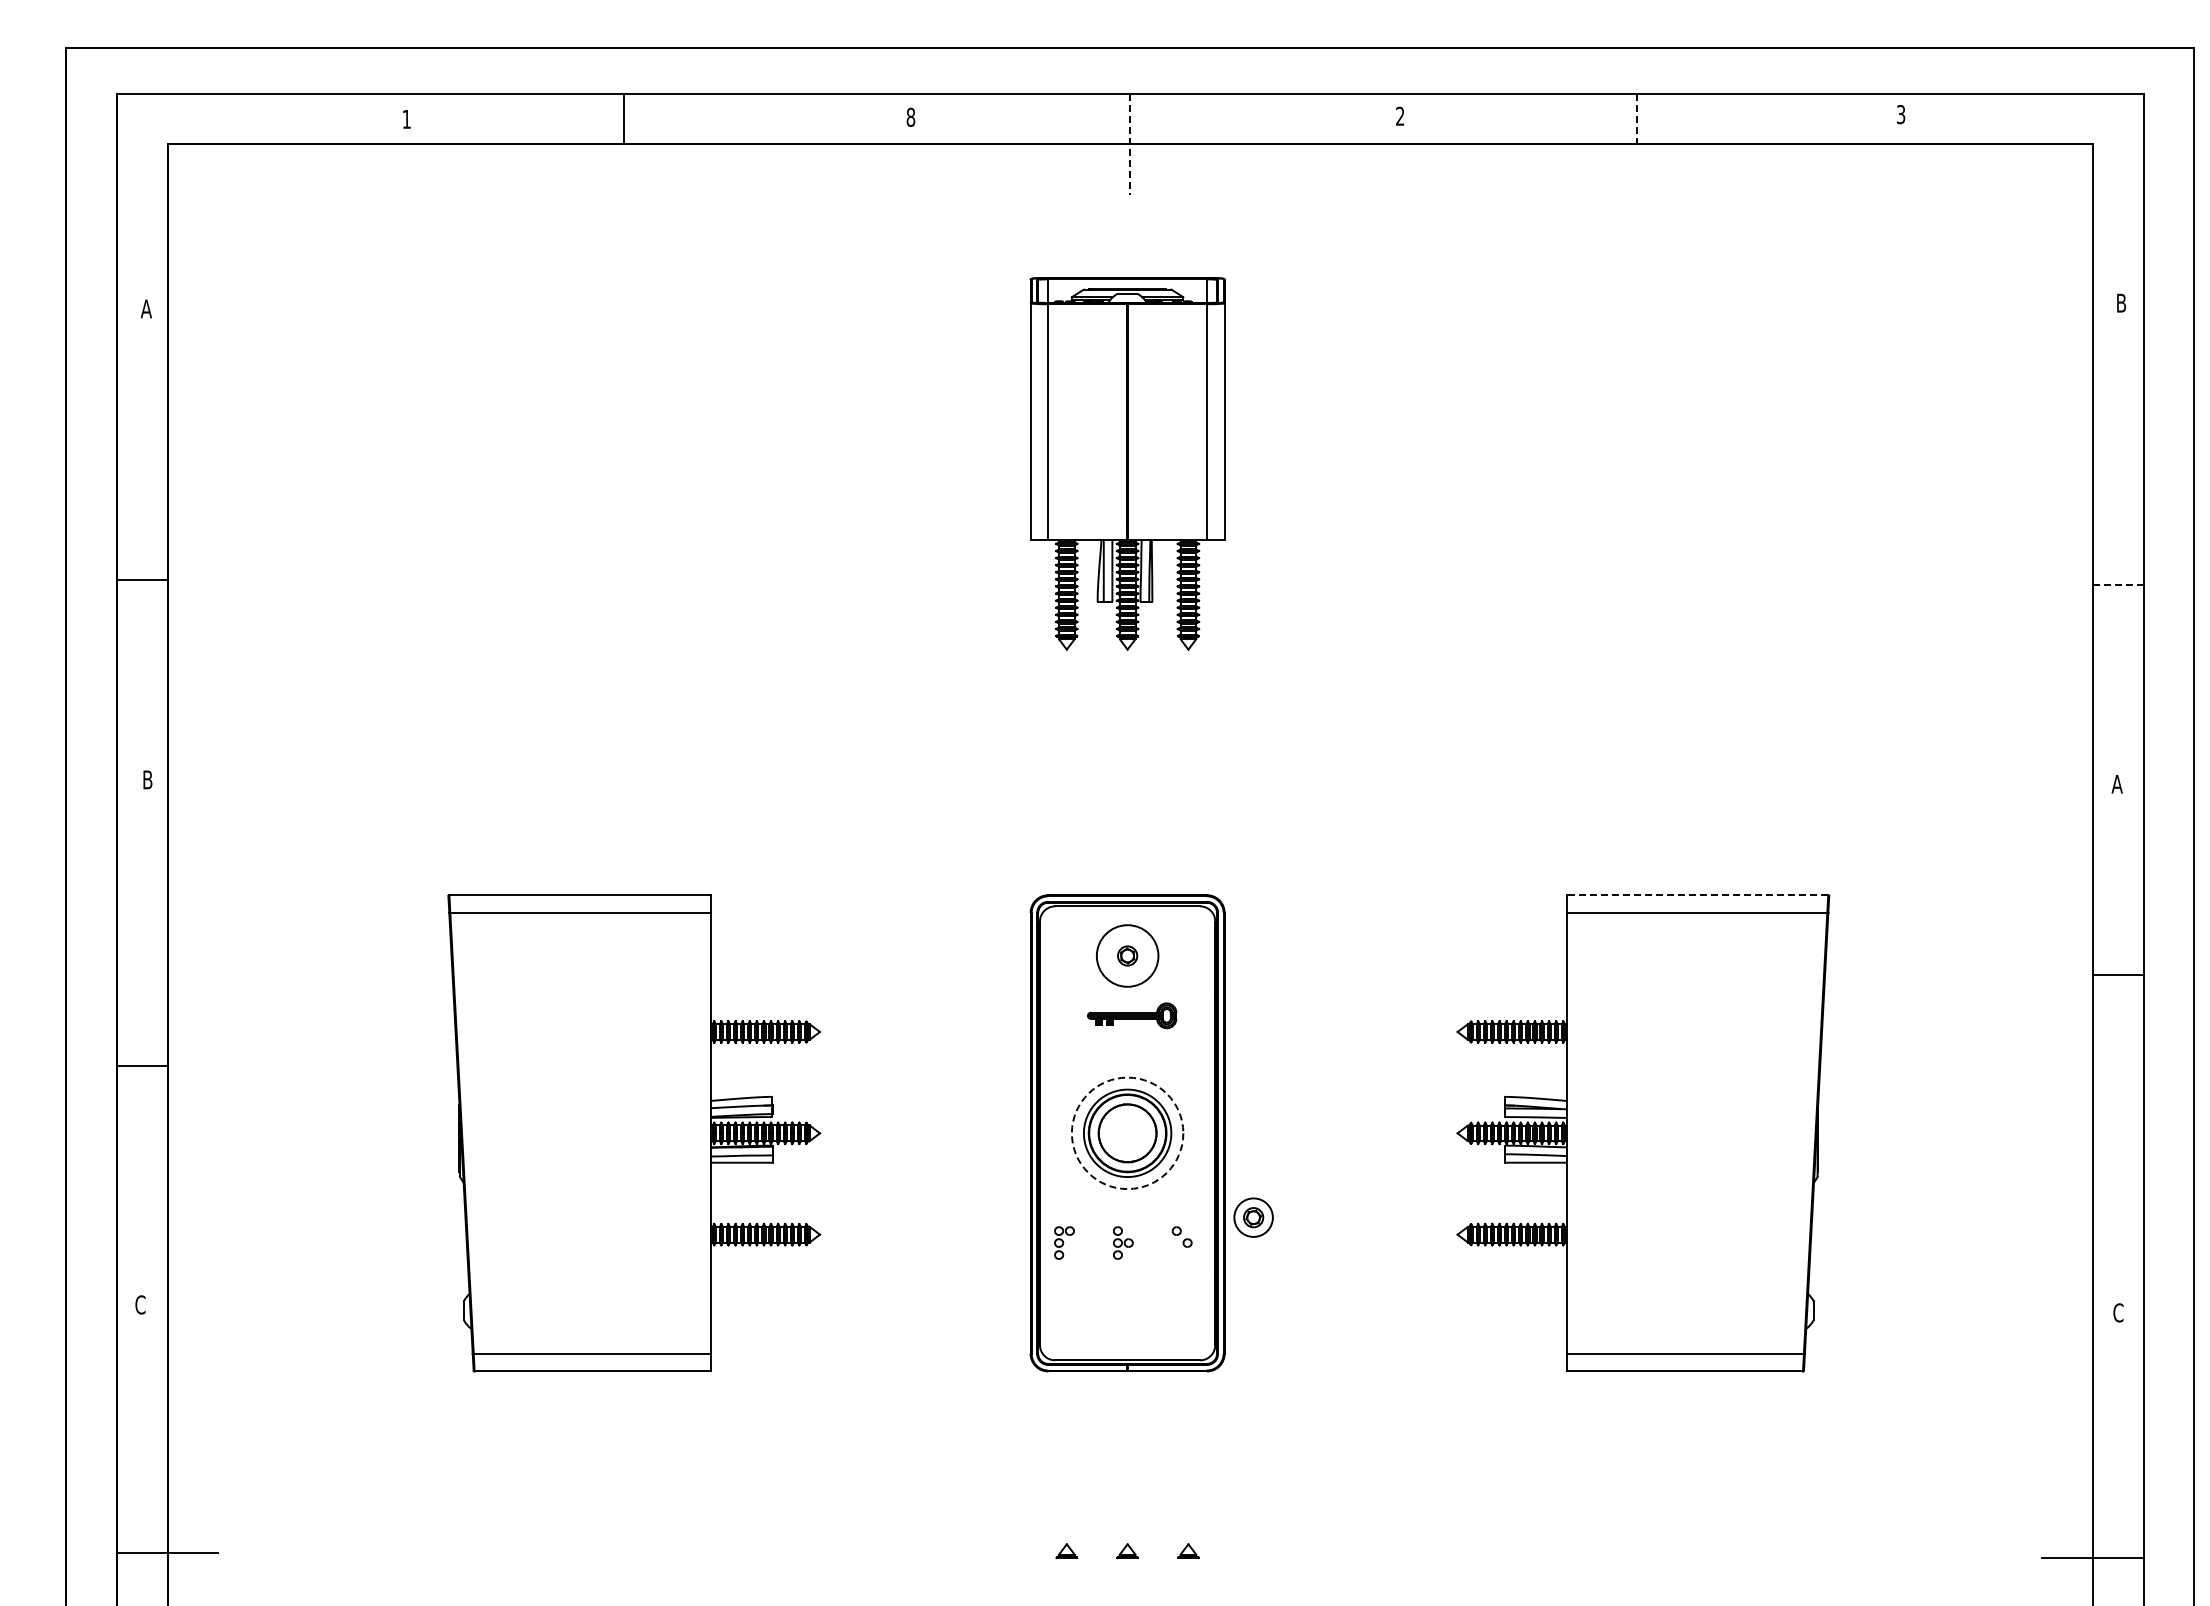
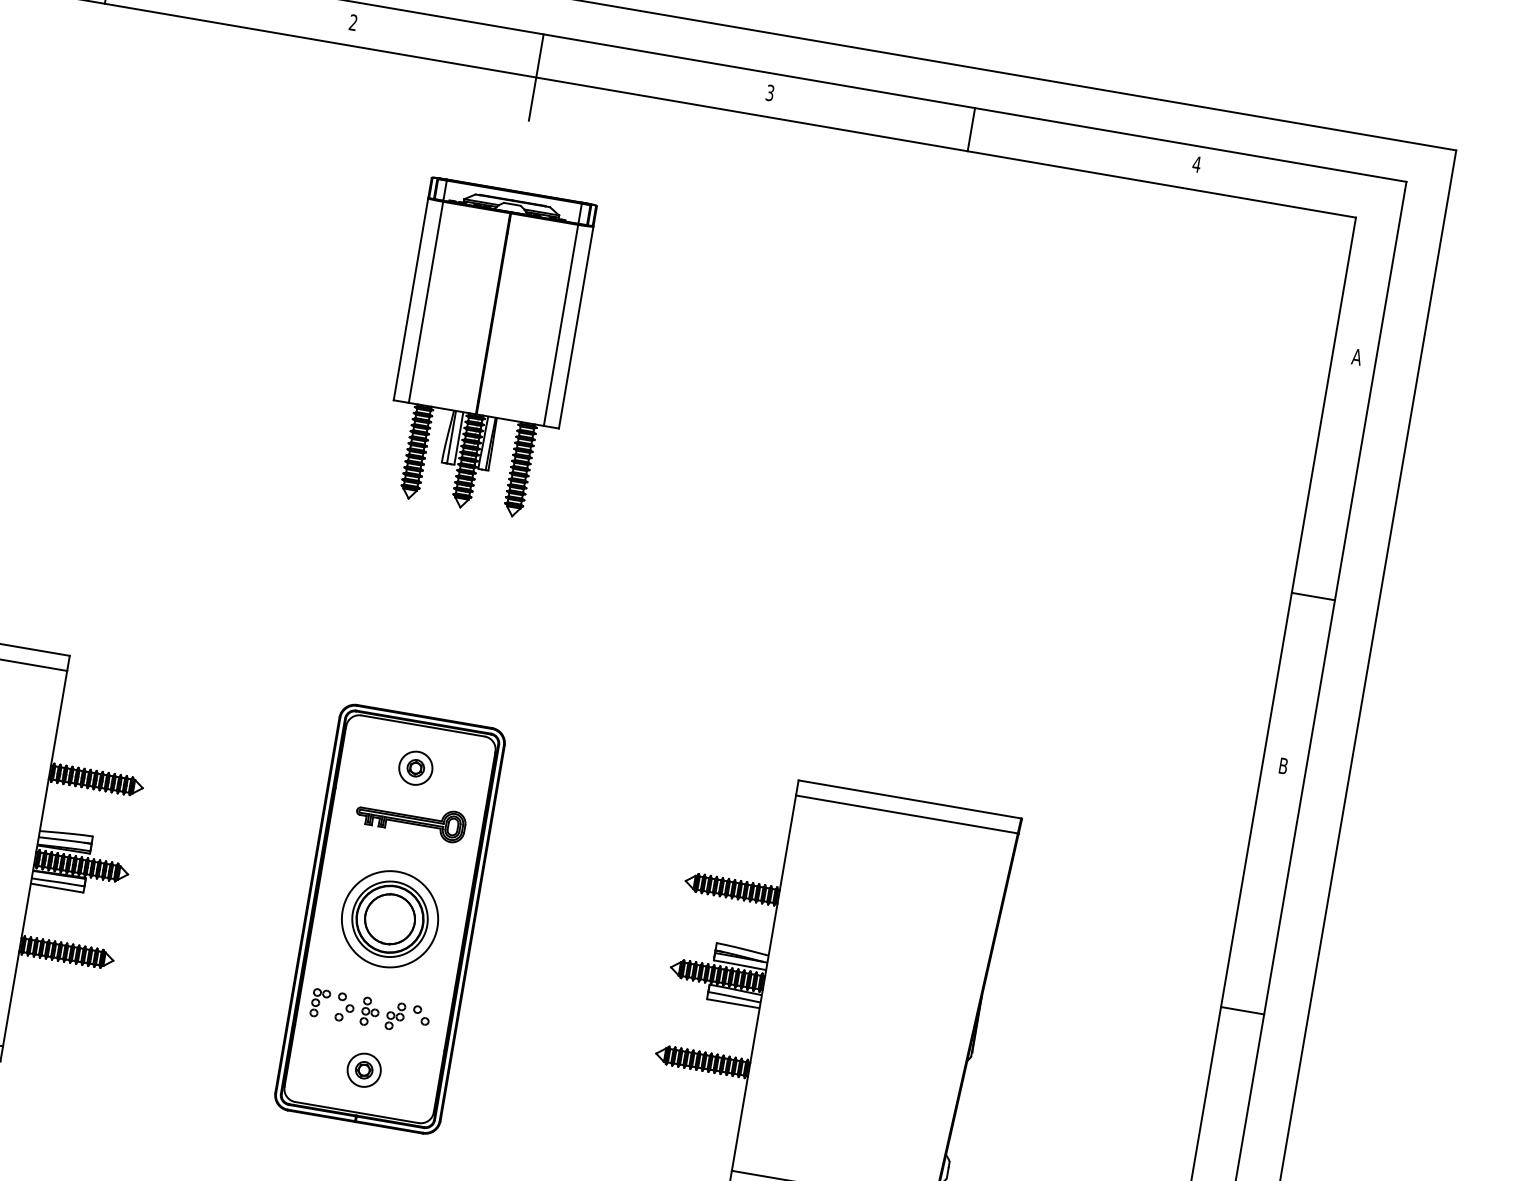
text: (1900, 114) -> (1196, 164), 3 -> 4
text: (910, 116) -> (353, 21), 8 -> 2
text: (1400, 116) -> (770, 93), 2 -> 3
line: (1637, 119) -> (971, 130), dashed -> solid
line: (1130, 144) -> (536, 77), dashed -> solid
text: (2120, 302) -> (1356, 356), B -> A
line: (2118, 584) -> (1313, 596), dashed -> solid
text: (2116, 783) -> (1282, 765), A -> B
line: (1697, 895) -> (909, 799), dashed -> solid
circle: (1127, 955) -> (415, 767), size x0.62
line: (2118, 975) -> (1242, 1010), moved
part: (1132, 1015) -> (411, 819), size x1.43
circle: (1127, 1133) -> (389, 919), dashed -> solid
part: (1253, 1217) -> (364, 1070), moved
part: (1093, 1242) -> (345, 1007), added
part: (1152, 1242) -> (395, 1015), added

